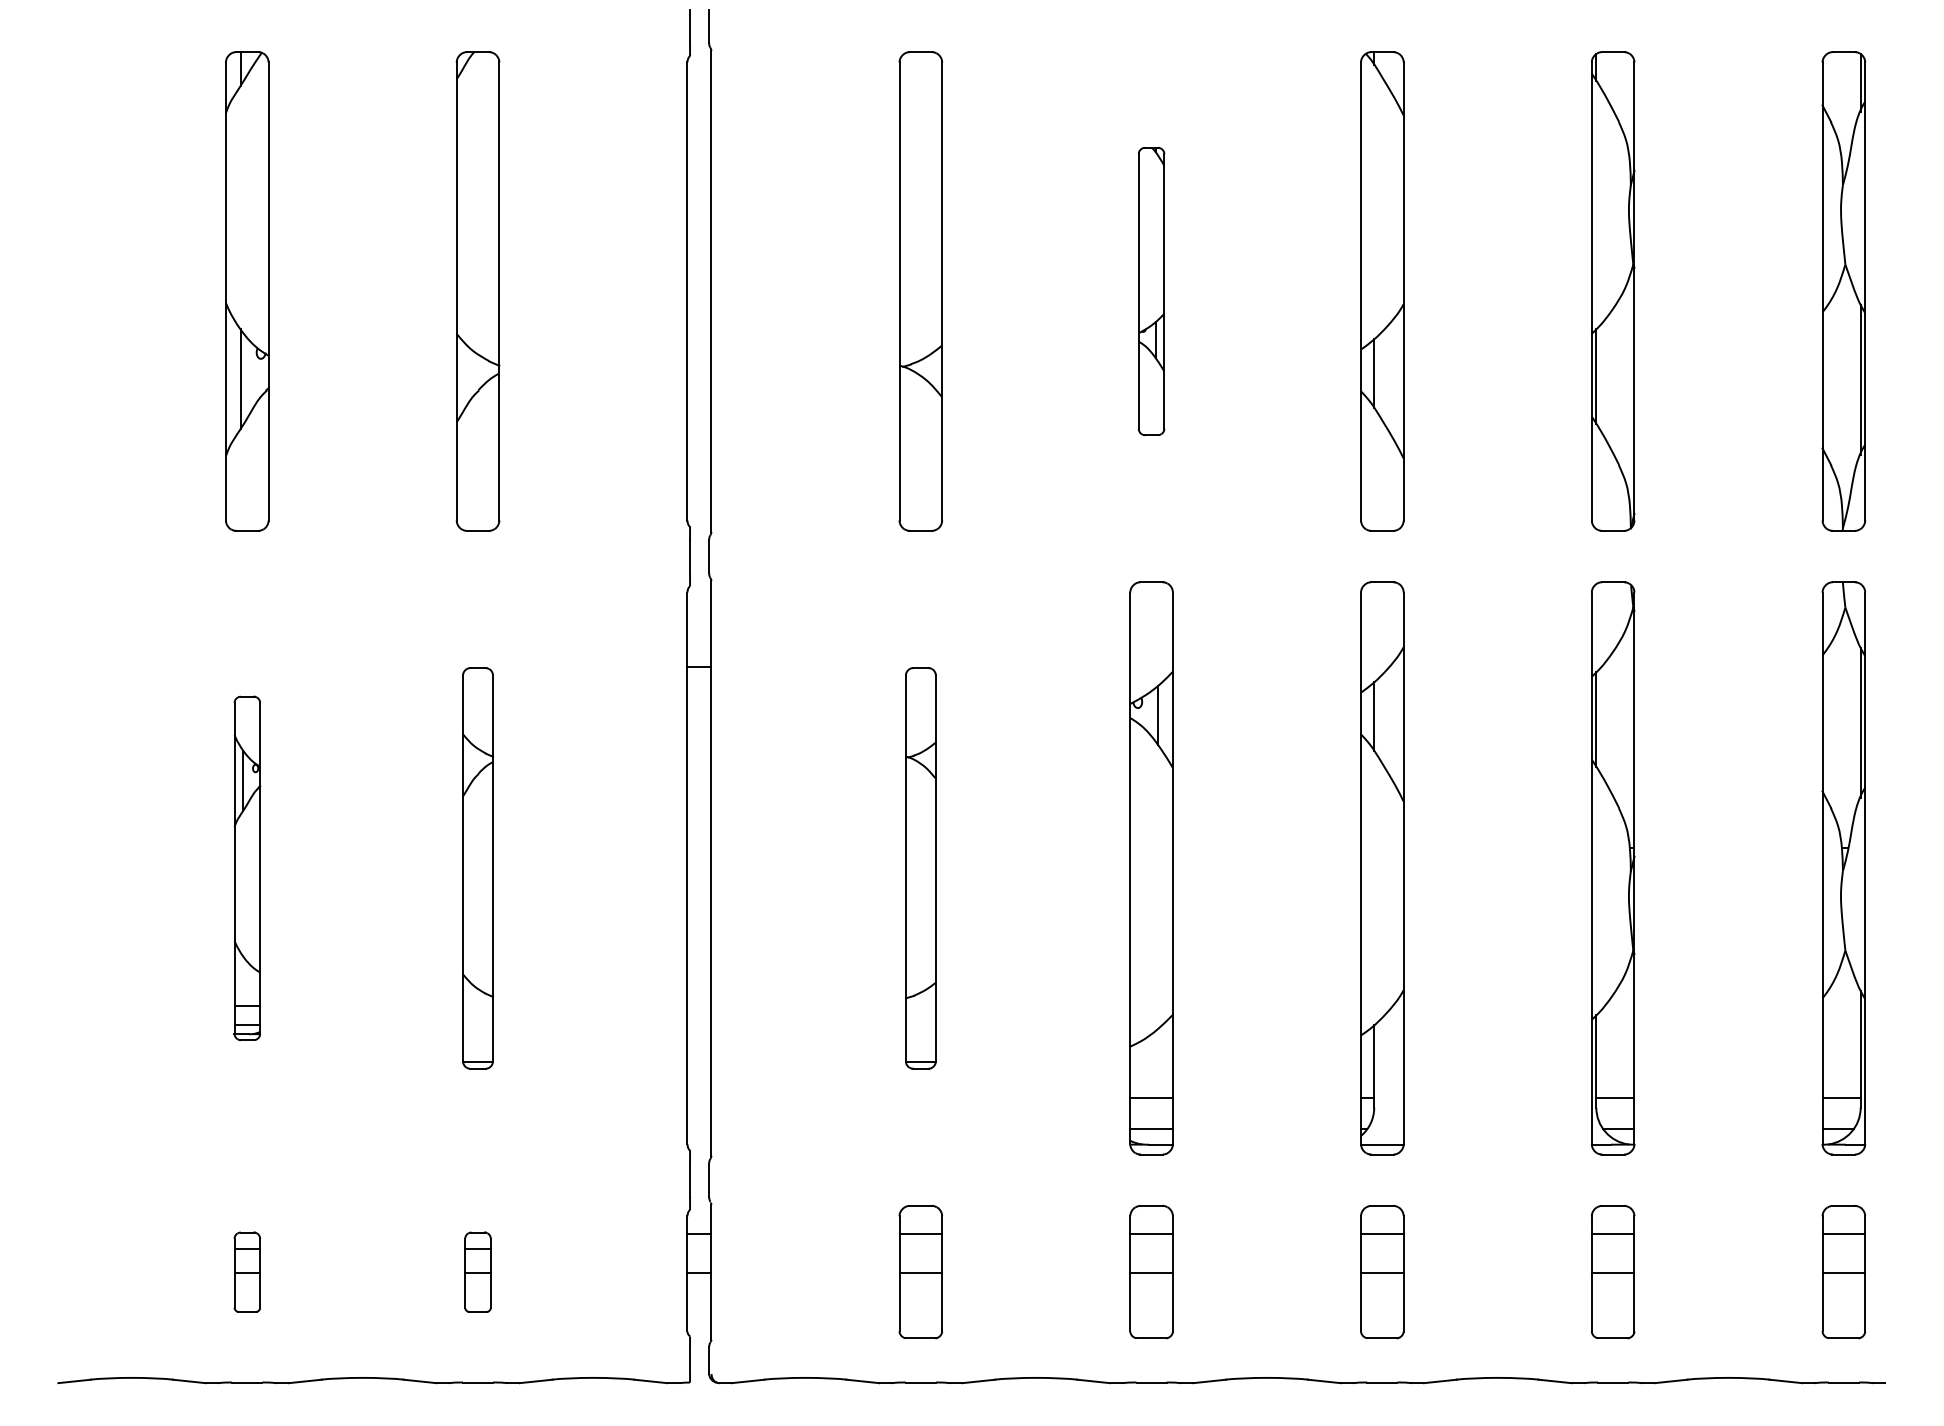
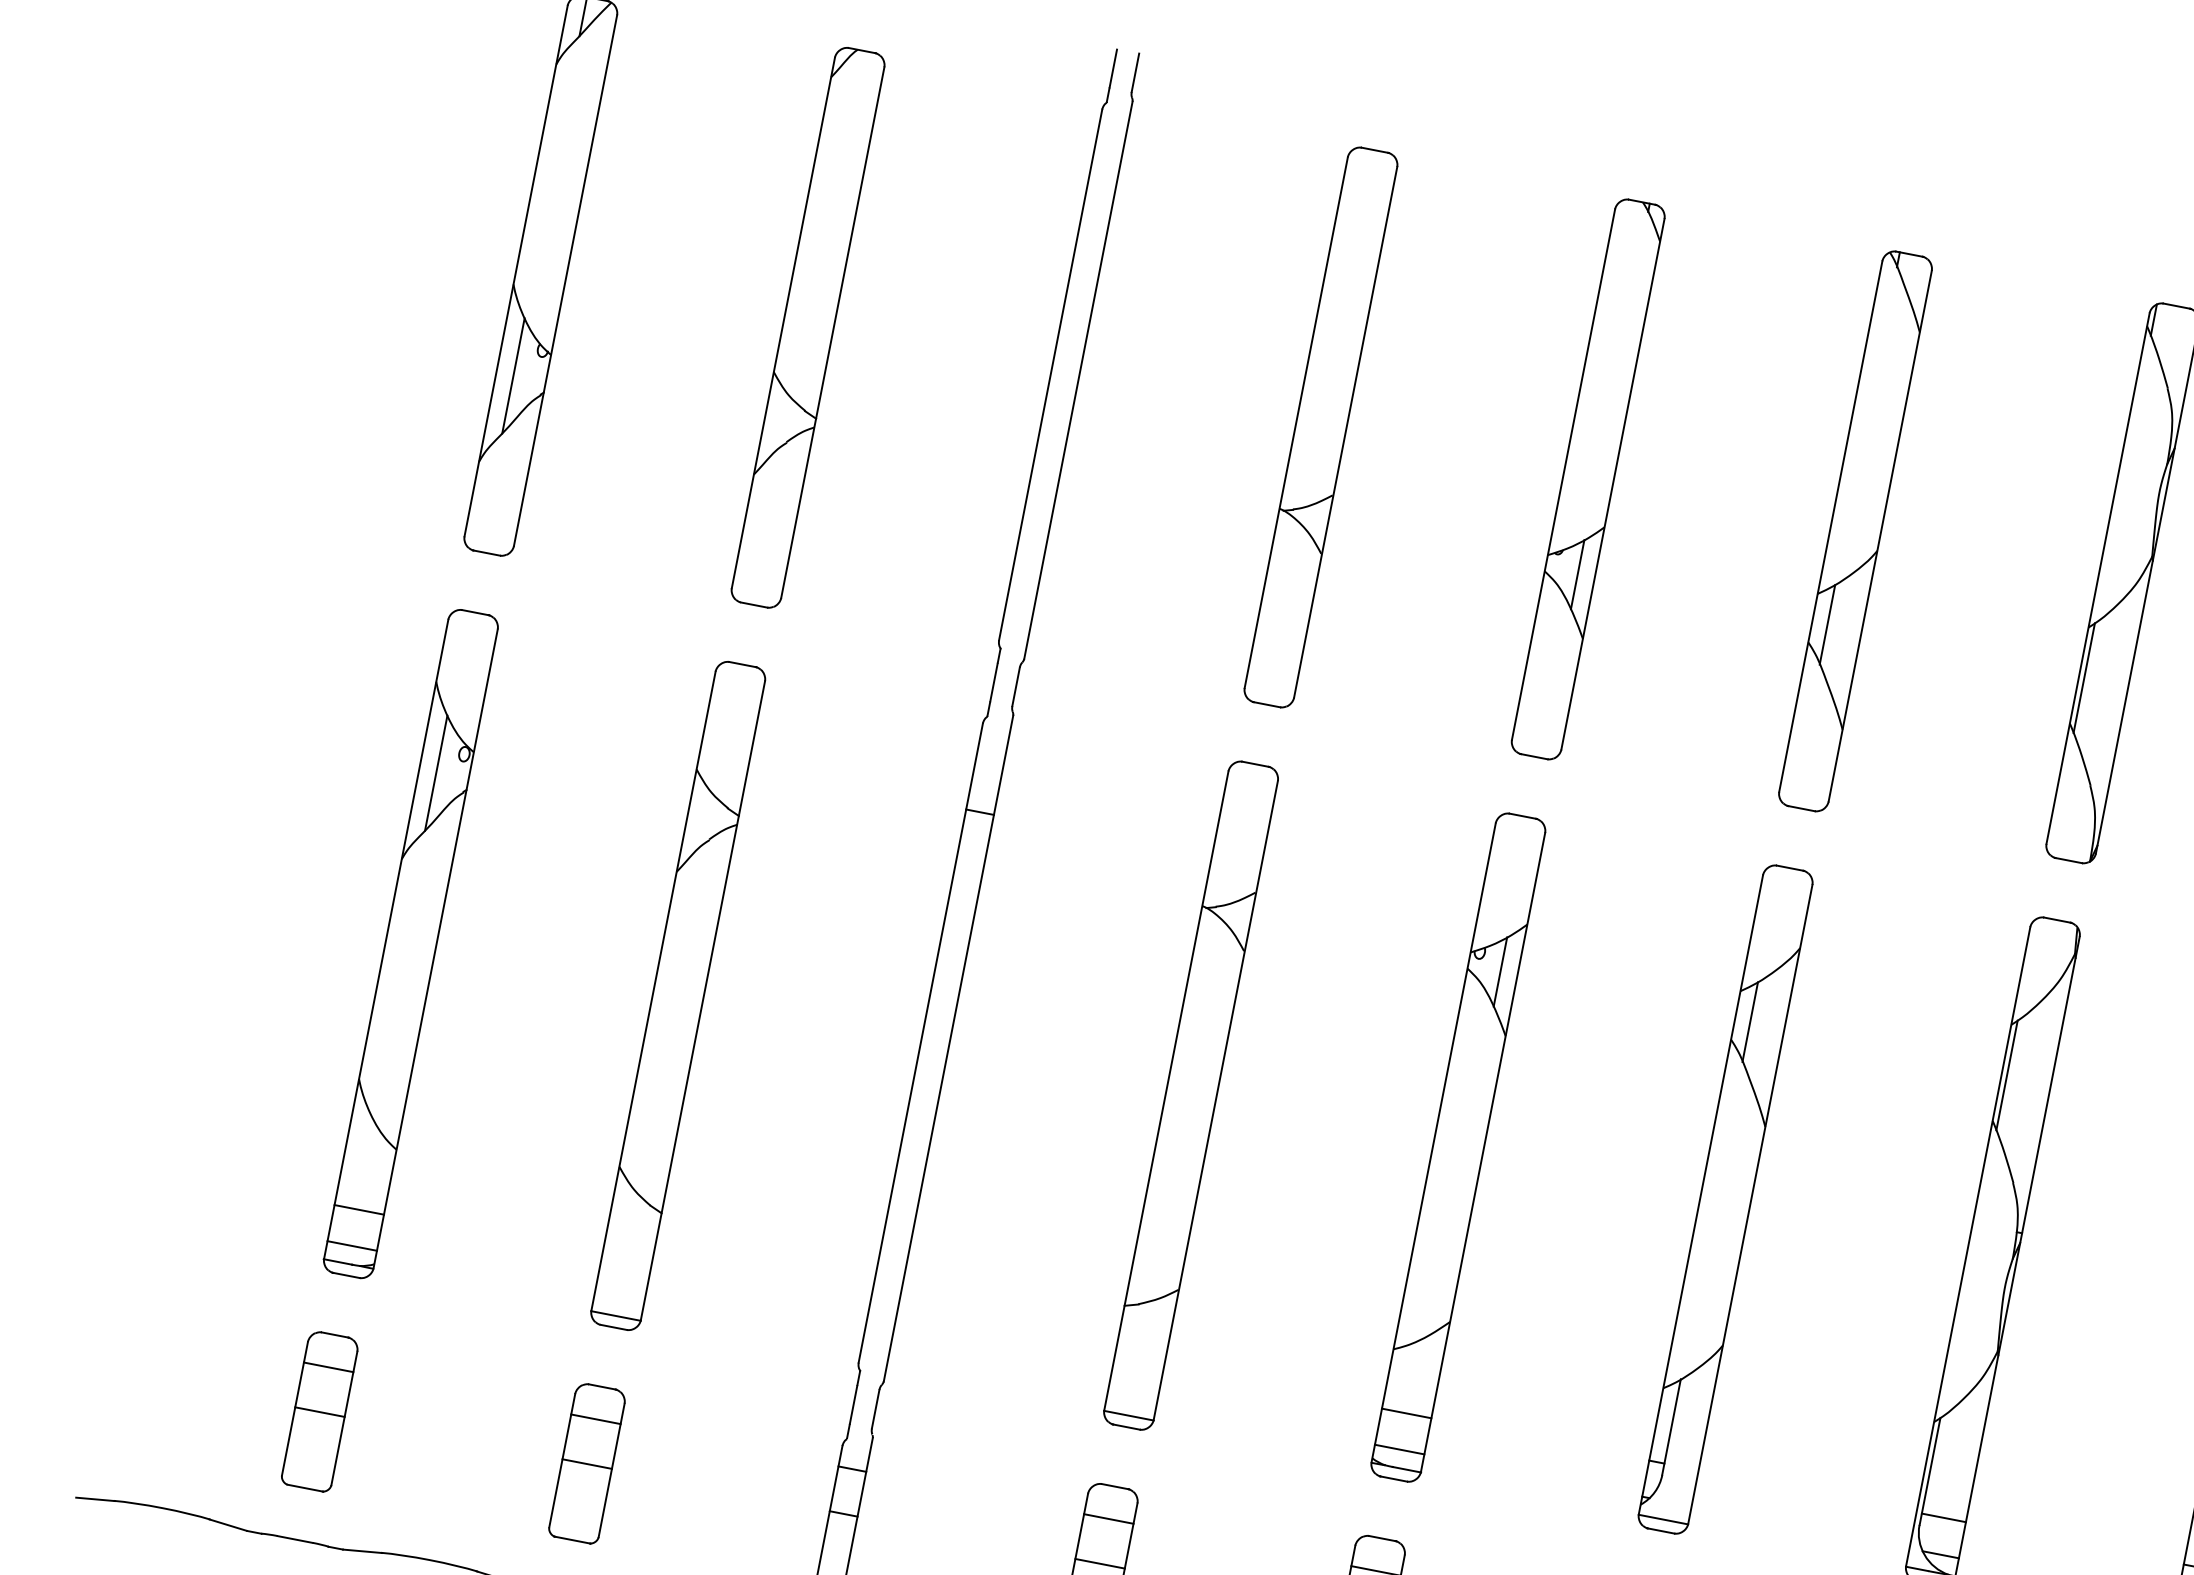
part: (1151, 291) -> (1588, 479), size x1.67
part: (247, 868) -> (411, 944), size x1.67
part: (477, 868) -> (677, 995), size x1.43
part: (920, 868) -> (1190, 1095), size x1.43
part: (247, 1272) -> (320, 1412), size x1.67
part: (477, 1272) -> (586, 1463), size x1.67

